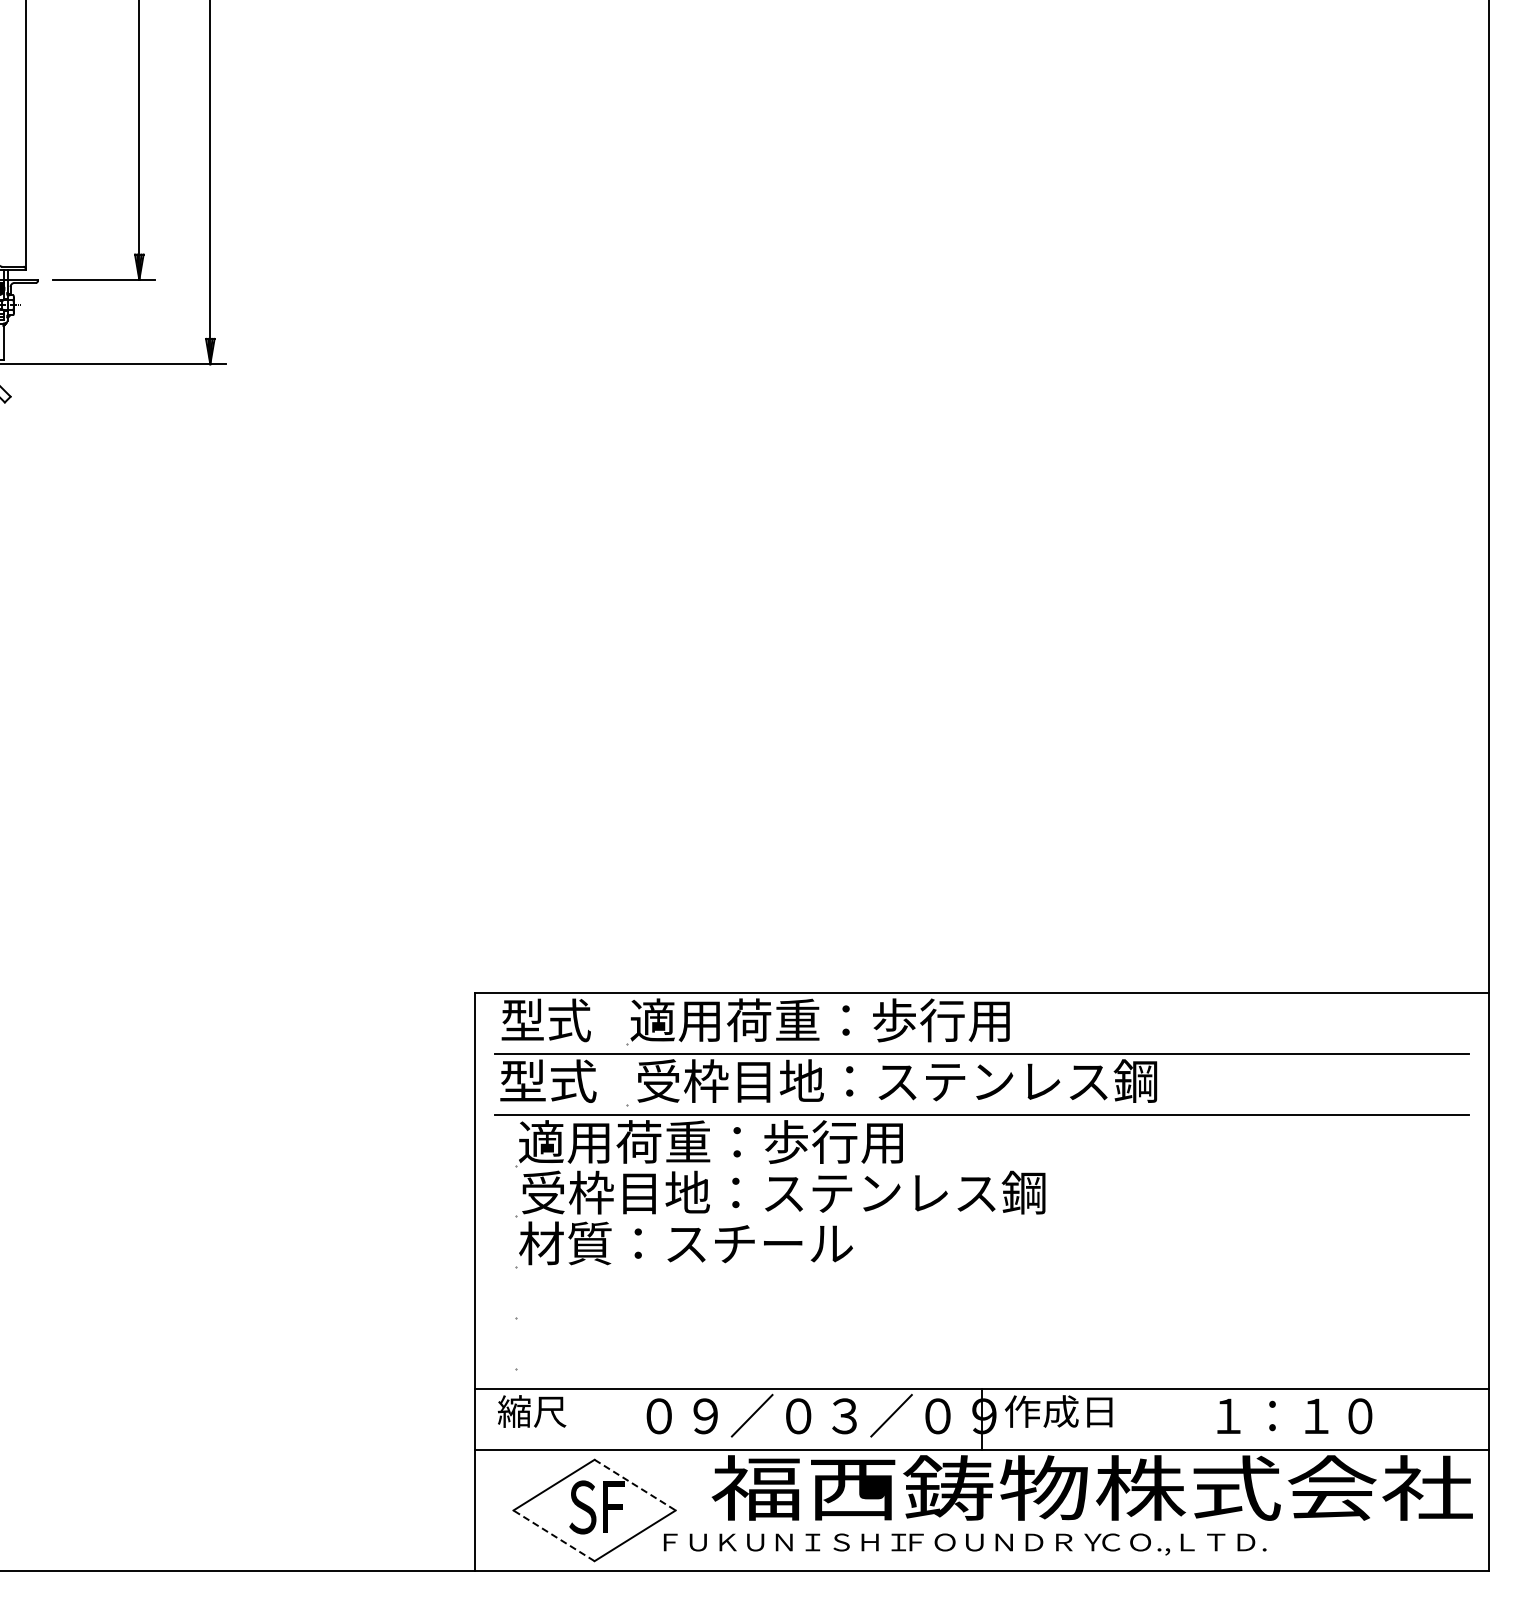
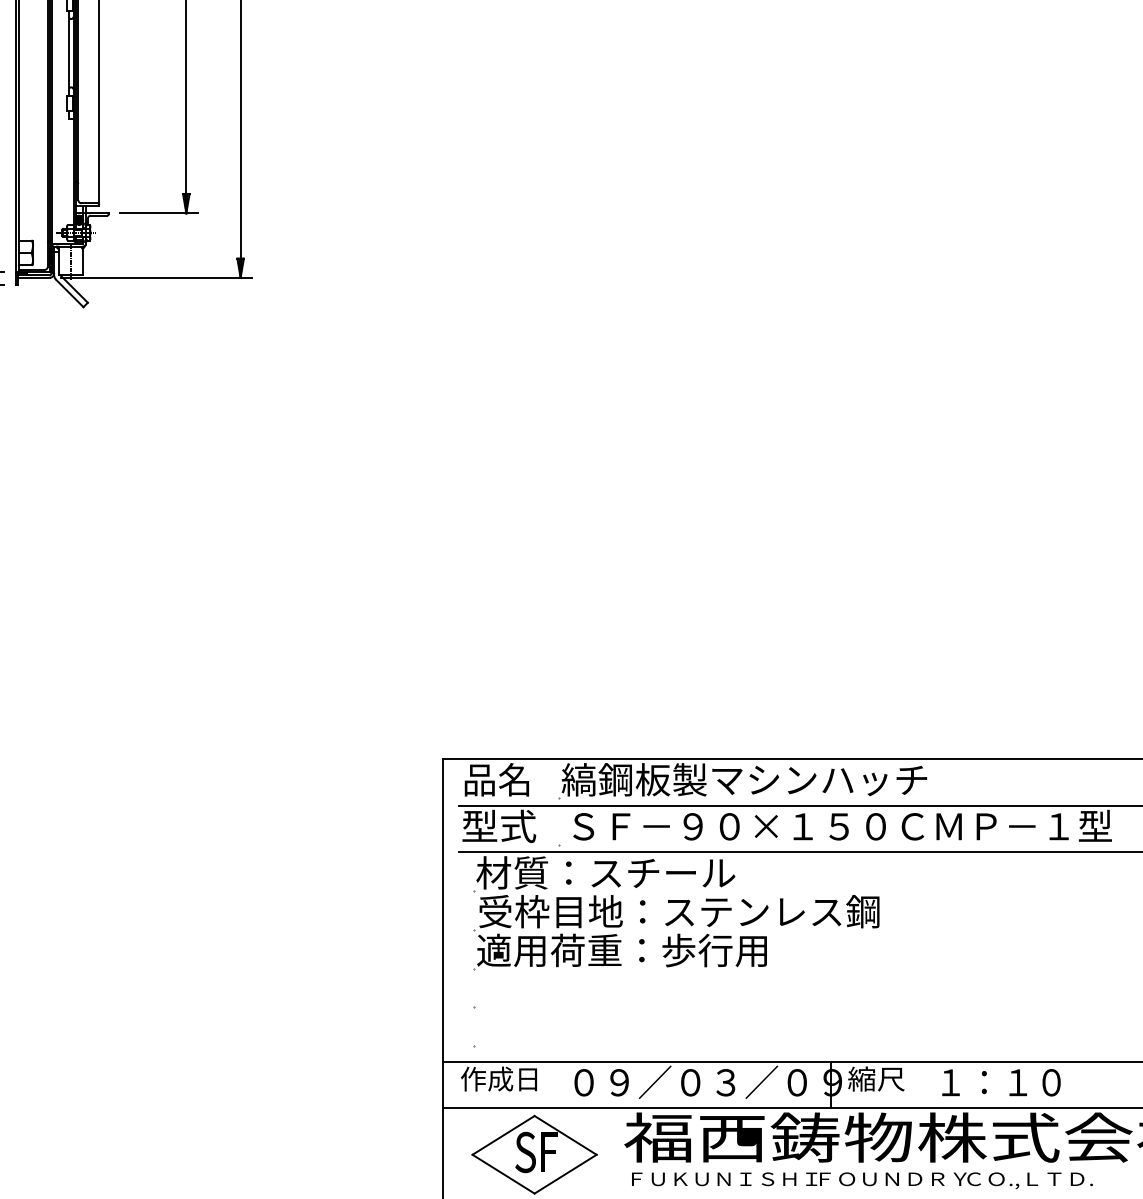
text: (545, 1020) -> (497, 779), 型式 -> 品名
text: (868, 1020) -> (744, 779), 適用荷重：歩行用 -> 縞鋼板製マシンハッチ
text: (993, 1080) -> (839, 825), 受枠目地：ステンレス鋼 -> ＳＦ－９０×１５０ＣＭＰ－１型
text: (710, 1142) -> (623, 873), 適用荷重：歩行用 -> 材質：スチール
text: (708, 1243) -> (621, 950), 材質：スチール -> 適用荷重：歩行用
text: (547, 1411) -> (498, 1079), 縮尺 -> 作成日
text: (1058, 1411) -> (889, 1079), 作成日 -> 縮尺
text: (1294, 1416) -> (1001, 1082), moved
line: (635, 1485) -> (565, 1135), dashed -> solid
line: (554, 1535) -> (503, 1173), dashed -> solid
text: (964, 1544) -> (861, 1180), moved

